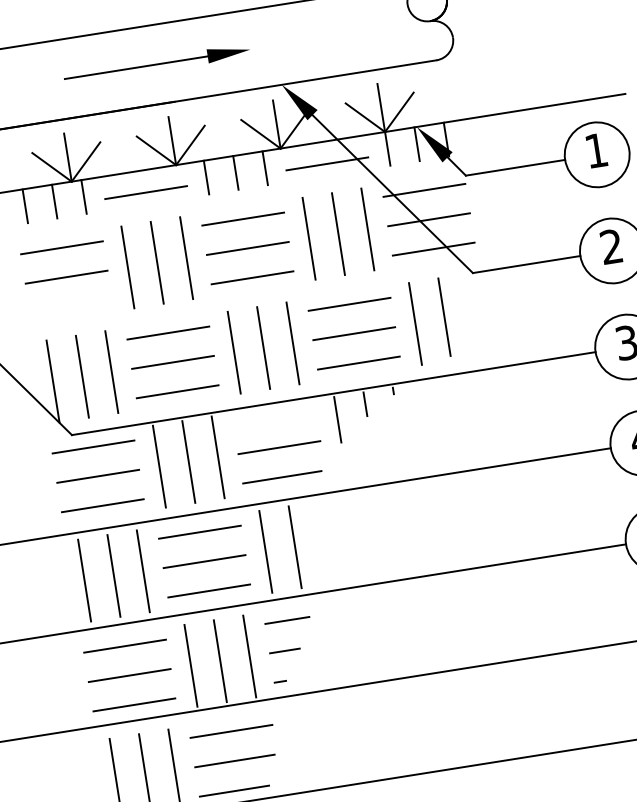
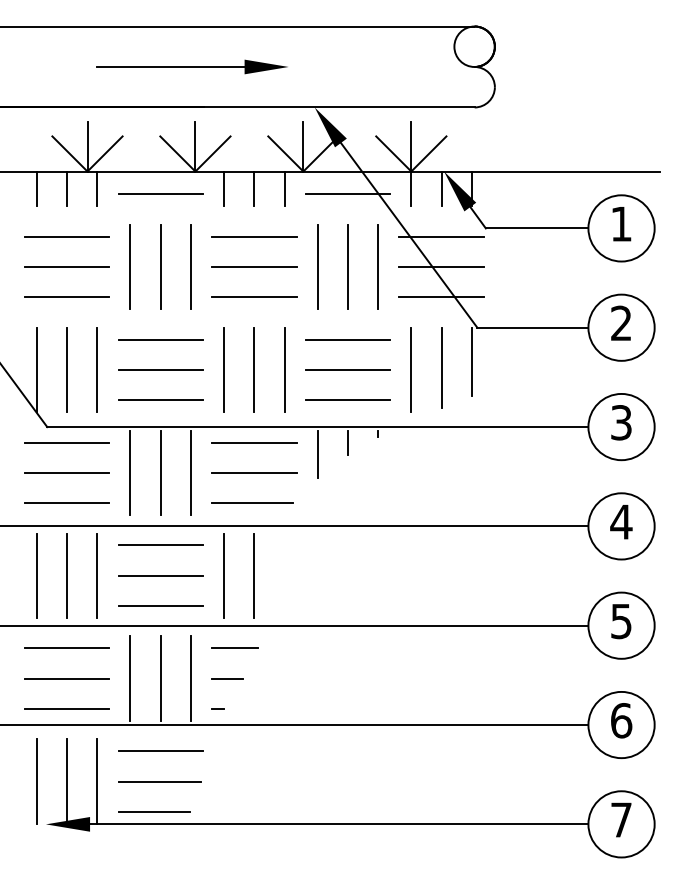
line: (70, 305) -> (66, 296), added
line: (473, 306) -> (472, 361), added
line: (274, 418) -> (254, 442), added

